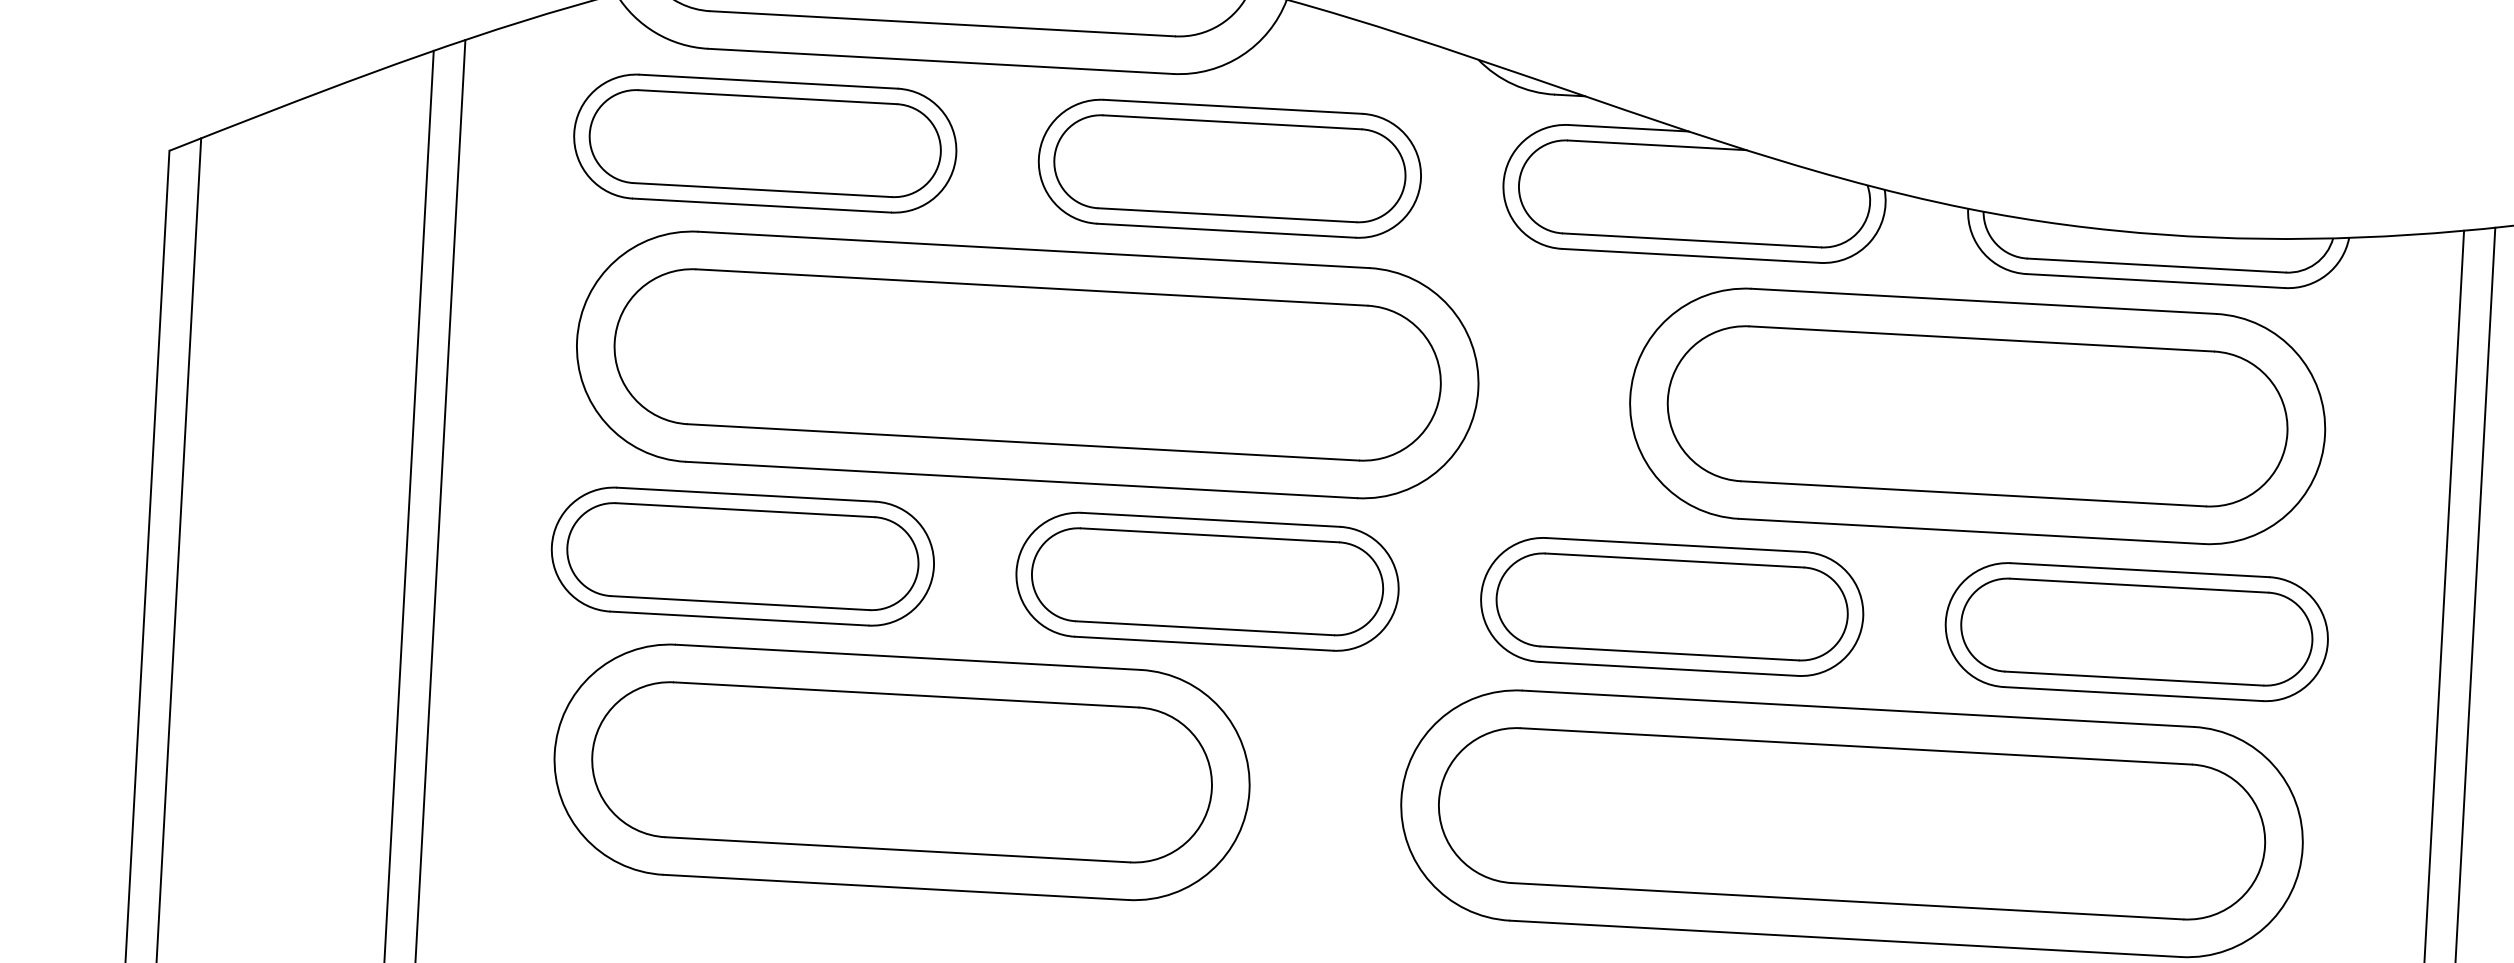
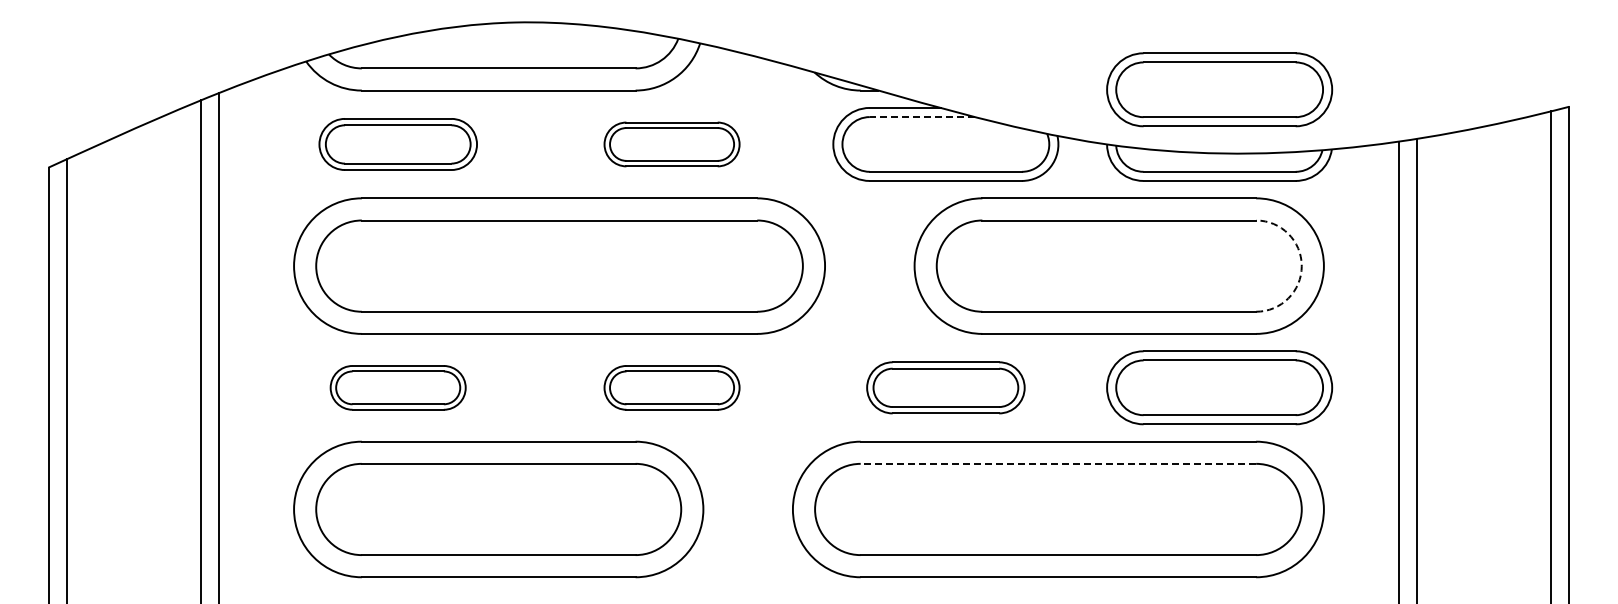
part: (2164, 125) -> (1219, 89), added
part: (763, 143) -> (397, 144), size x0.7
line: (1657, 146) -> (922, 117), solid -> dashed
part: (1228, 168) -> (671, 144), size x0.6
arc: (2286, 433) -> (1301, 266), solid -> dashed
part: (741, 556) -> (397, 387), size x0.6
part: (1206, 581) -> (671, 387), size x0.6
part: (1671, 606) -> (945, 387), size x0.7
line: (1856, 745) -> (1058, 463), solid -> dashed

